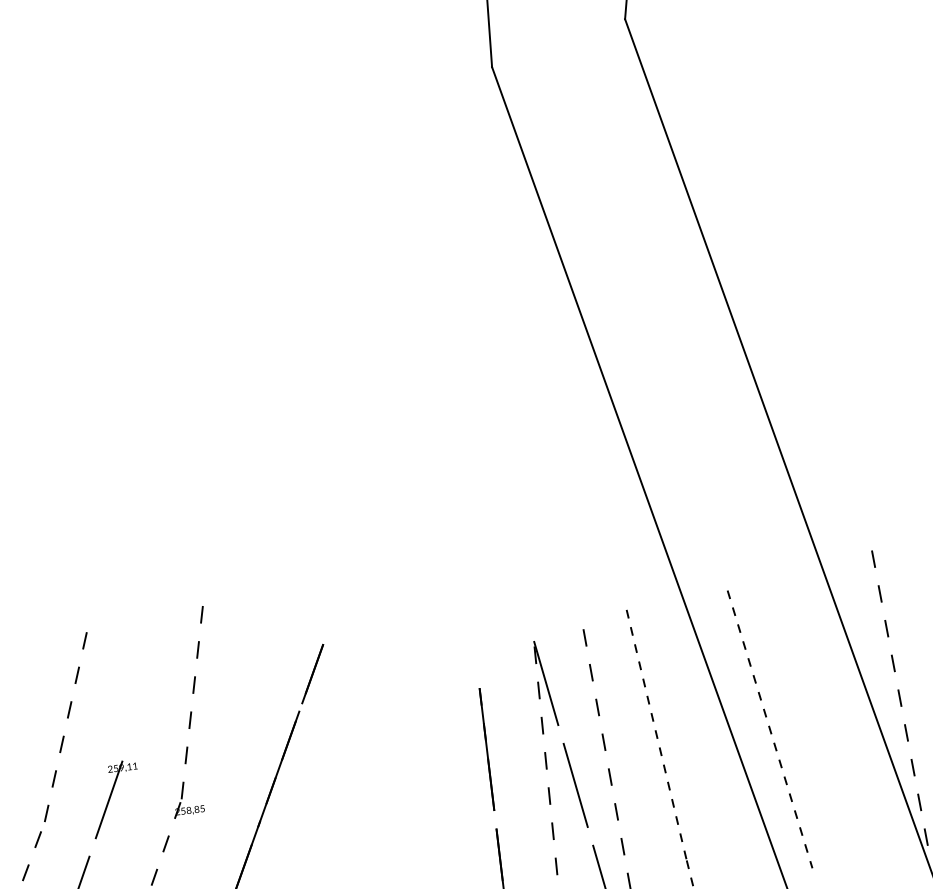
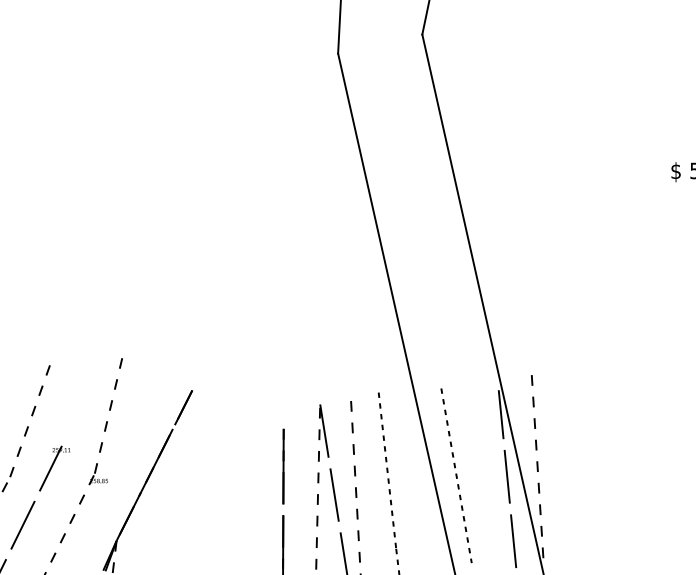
line: (853, 725) -> (507, 479), added

